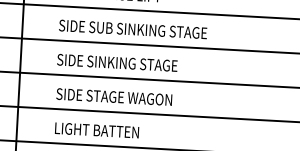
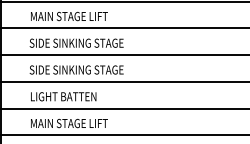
text: (152, 29) -> (102, 42), SIDE SUB SINKING STAGE -> SIDE SINKING STAGE
text: (114, 96) -> (75, 96), SIDE STAGE WAGON -> LIGHT BATTEN
text: (104, 130) -> (69, 123), LIGHT BATTEN -> MAIN STAGE LIFT

